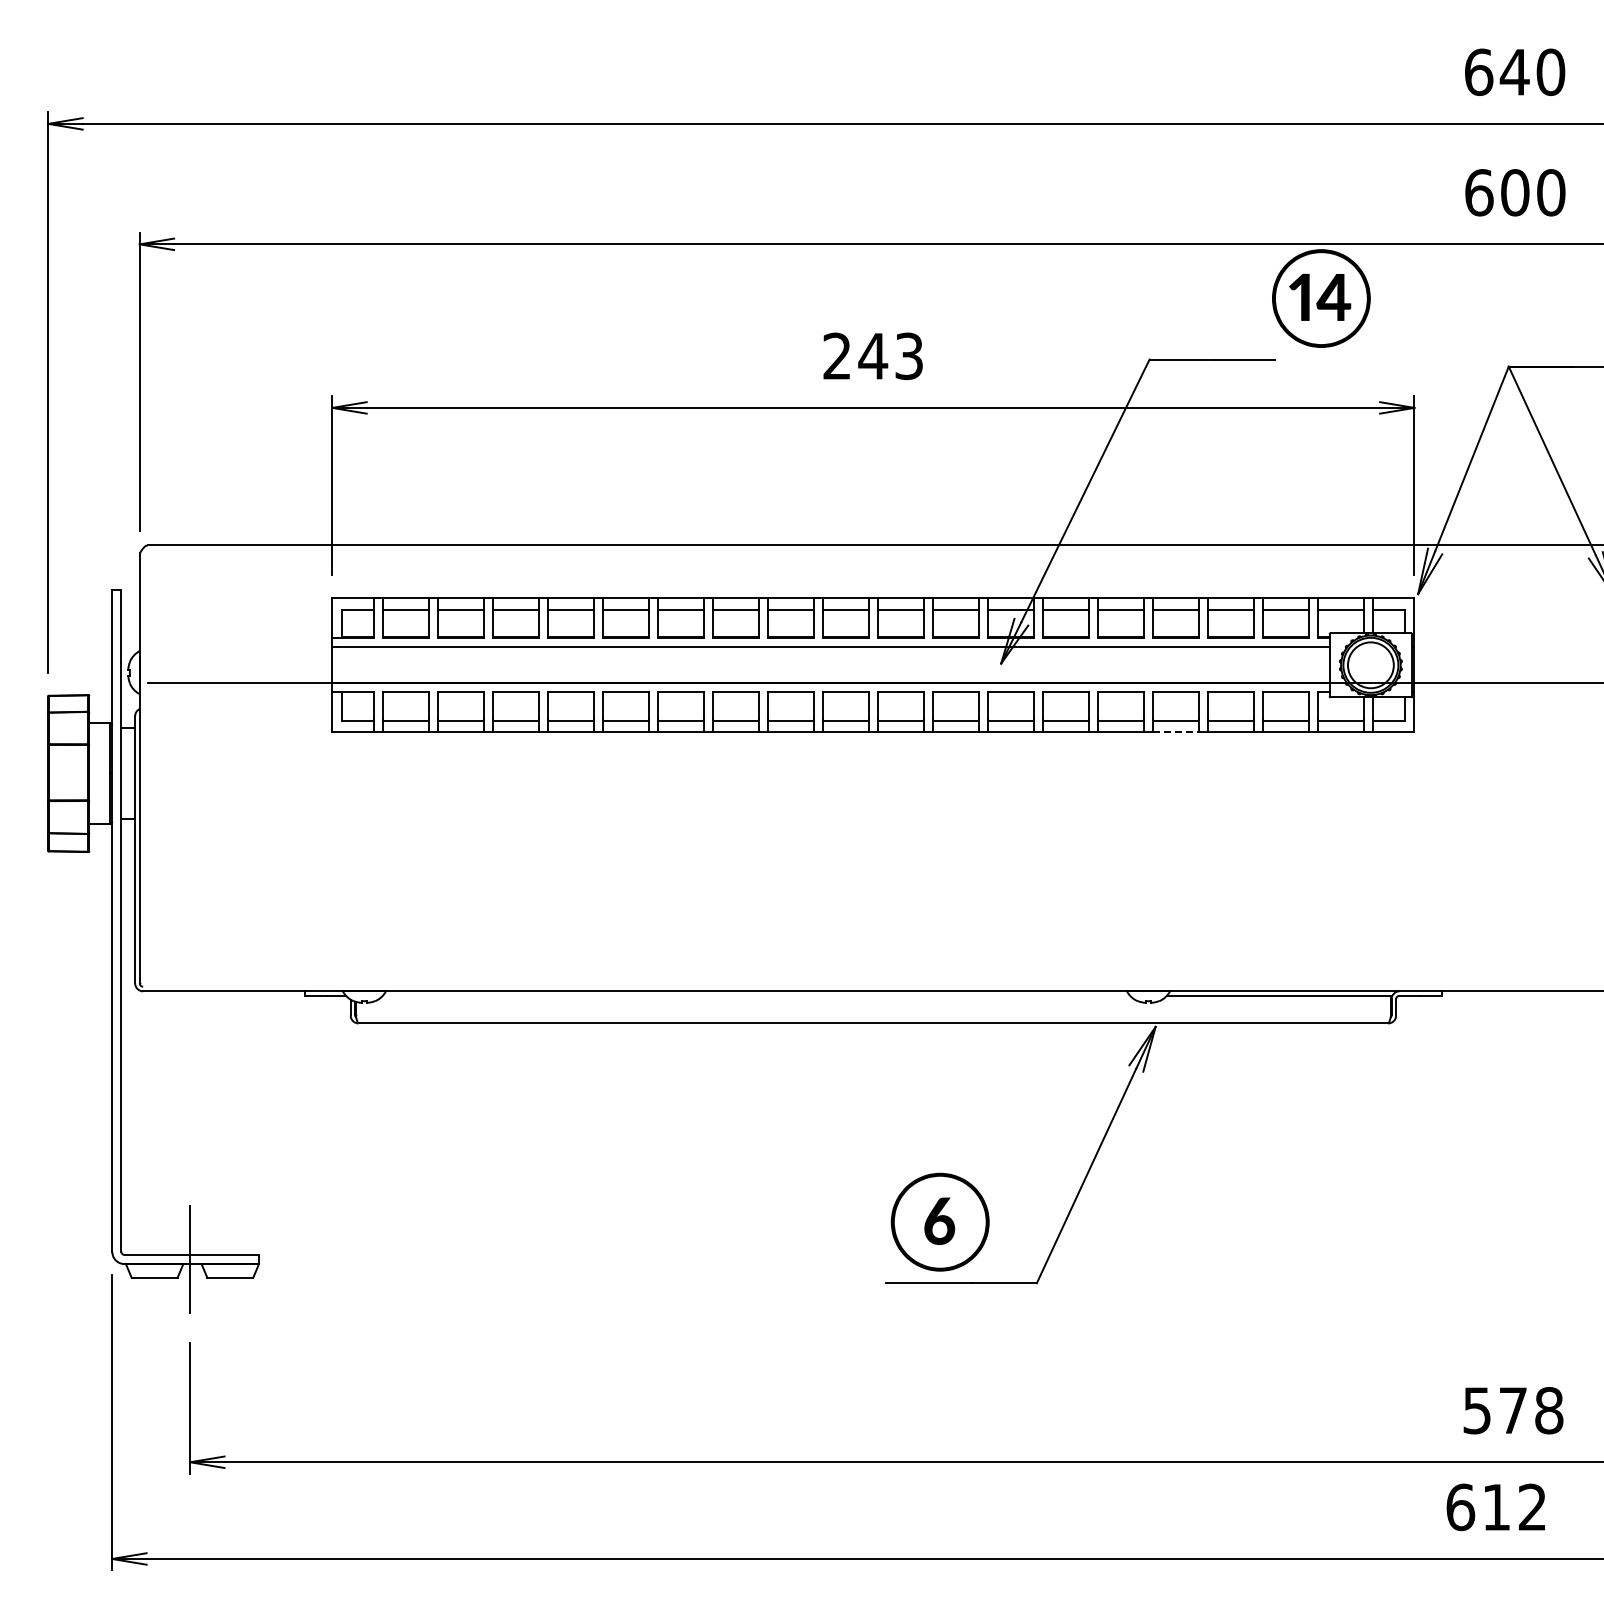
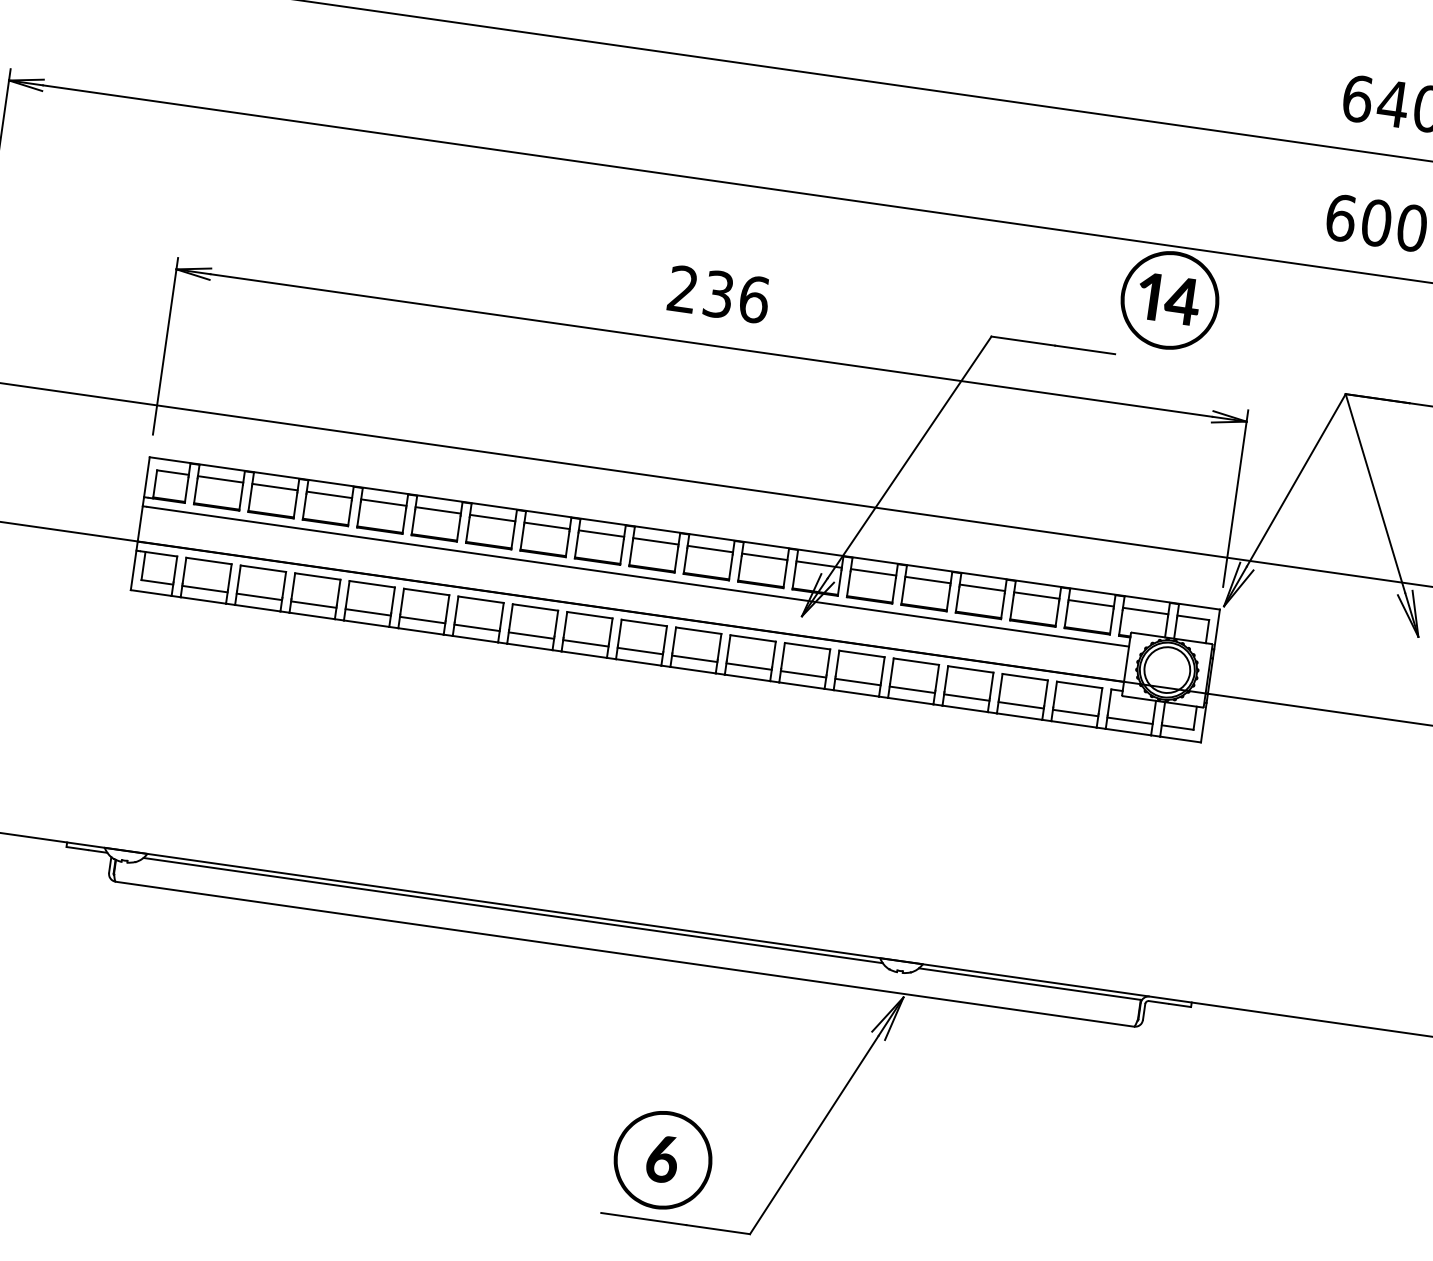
text: (890, 356) -> (735, 297), 243 -> 236
line: (1176, 732) -> (965, 709), dashed -> solid
line: (756, 995) -> (513, 910), added

